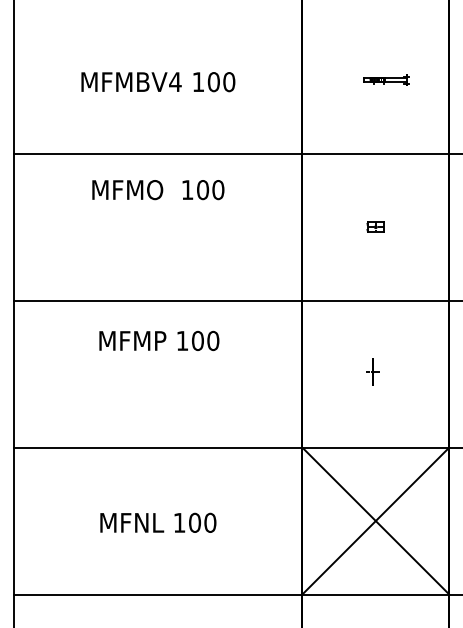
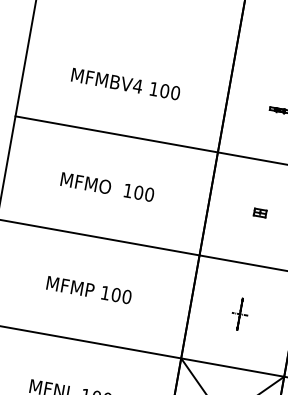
text: (158, 190) -> (107, 187), moved
text: (159, 340) -> (89, 289), moved
part: (372, 371) -> (239, 313), size x1.67

